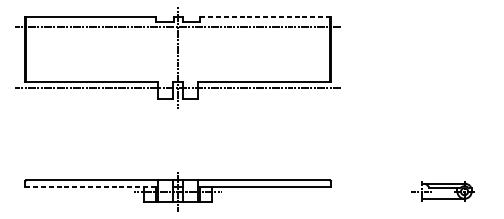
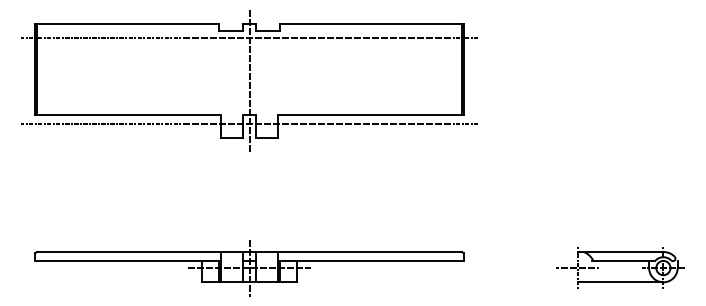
line: (265, 16) -> (371, 23), dashed -> solid
line: (91, 186) -> (128, 260), dashed -> solid
part: (443, 191) -> (620, 267), size x1.43

